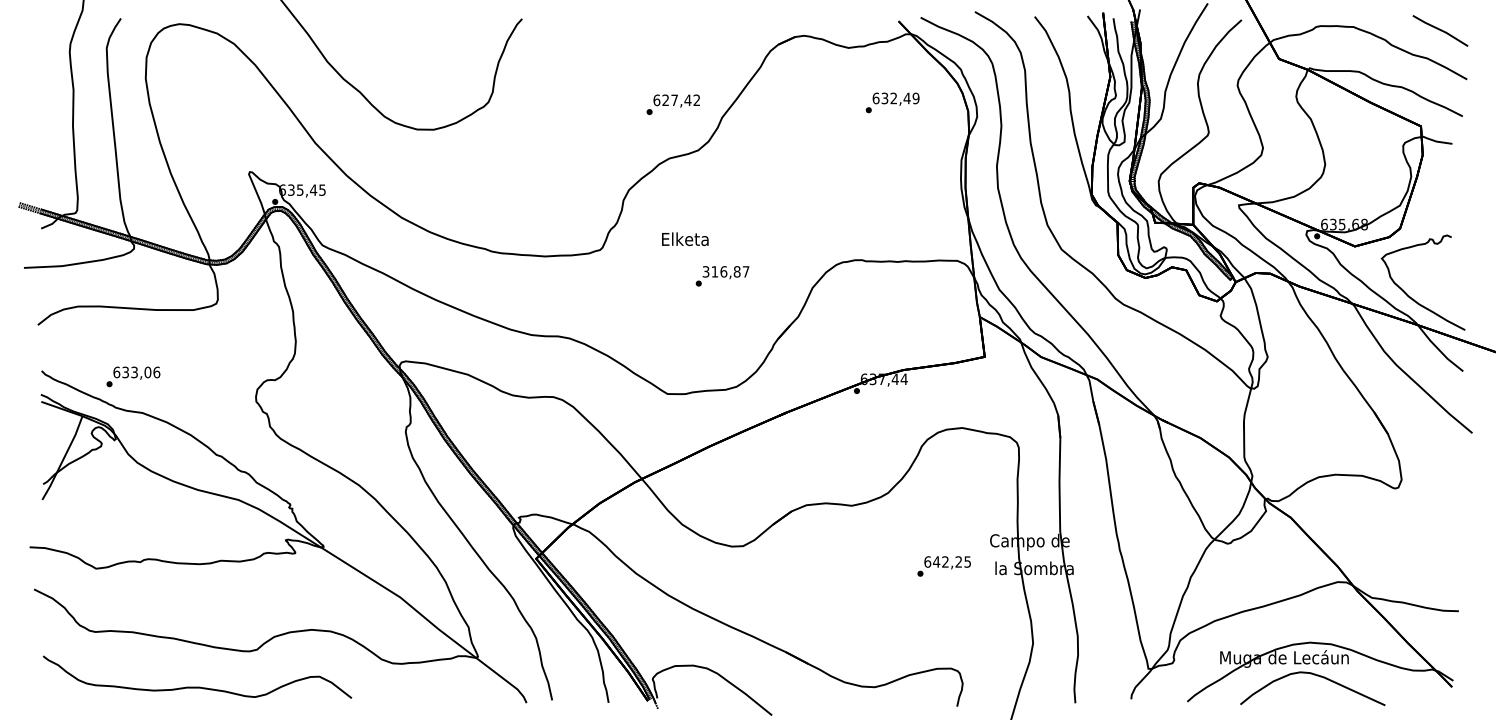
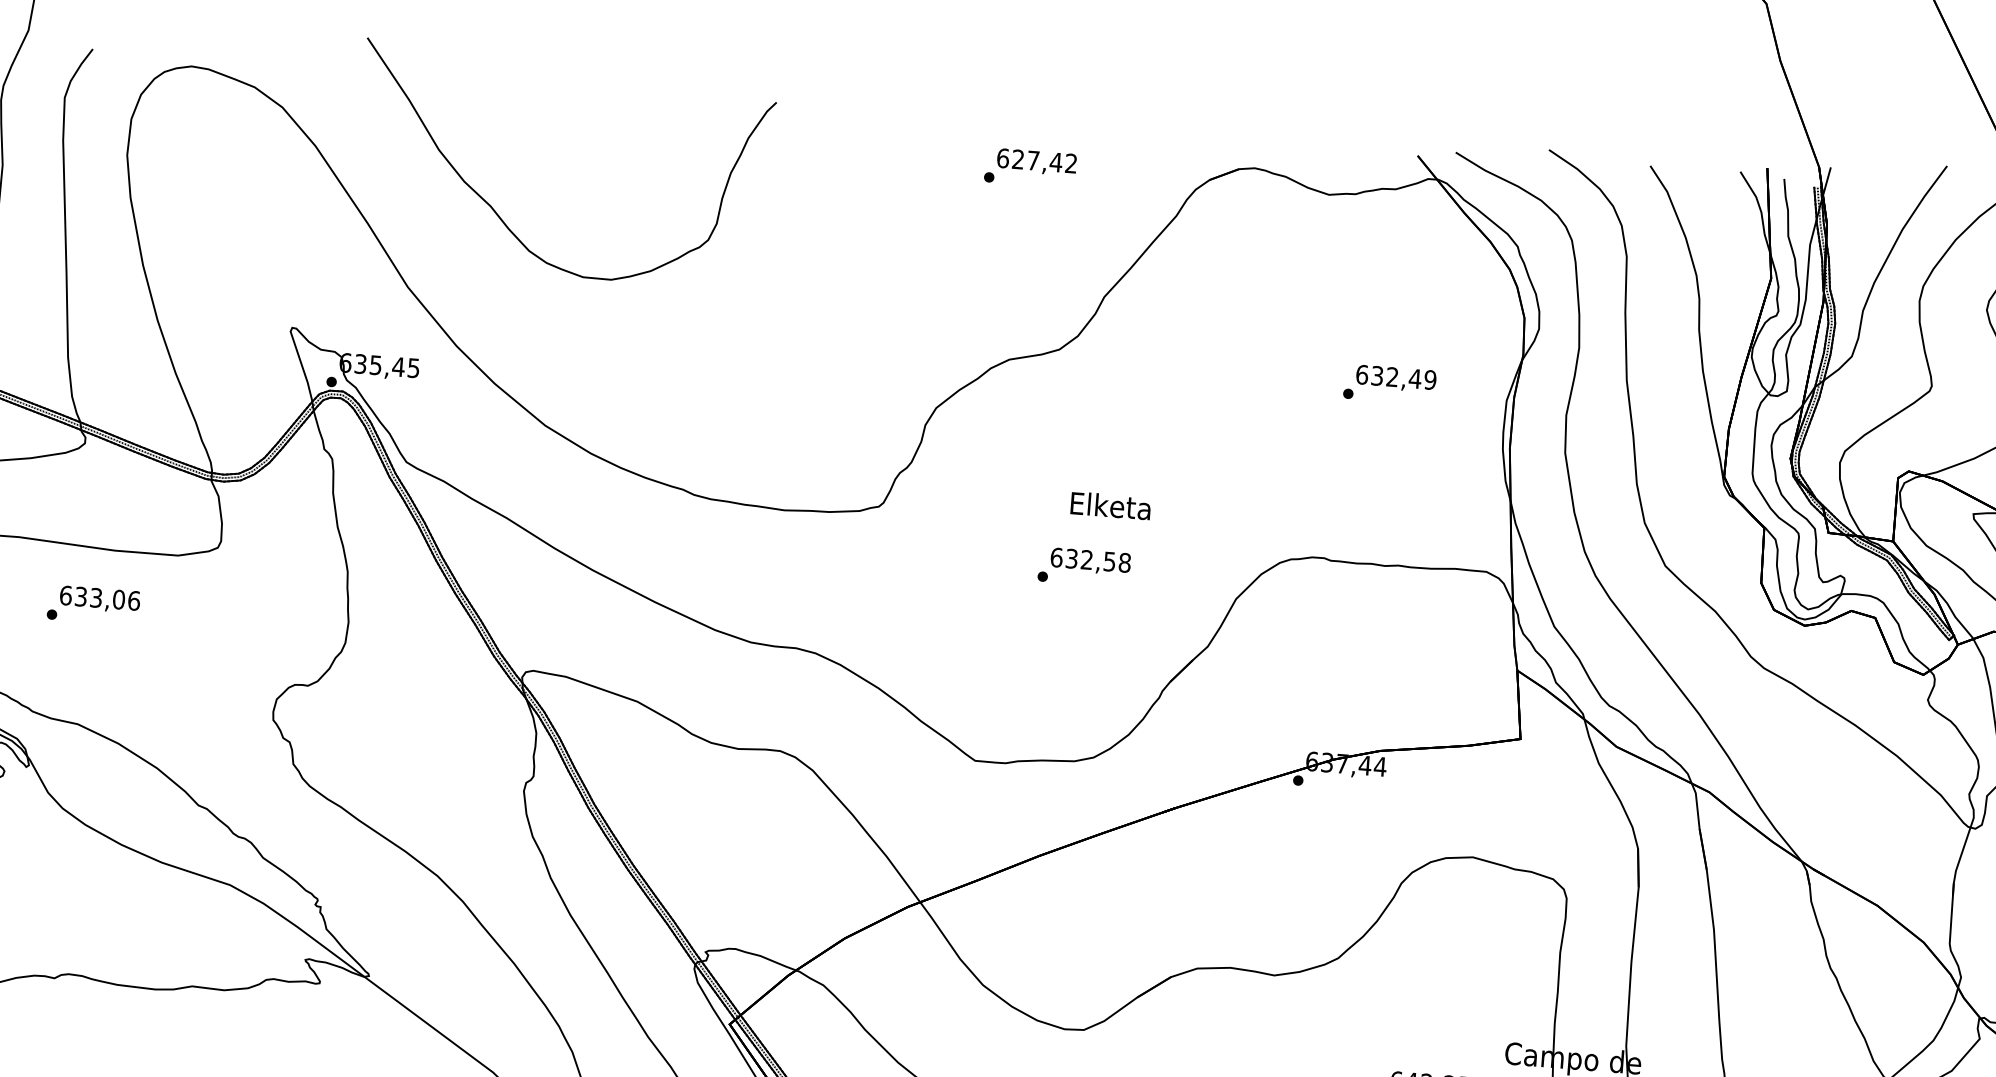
text: (892, 102) -> (1389, 383), moved
text: (672, 104) -> (1029, 167), moved
text: (685, 238) -> (1111, 504), moved
text: (725, 271) -> (1089, 559), 316,87 -> 632,58
text: (133, 376) -> (93, 604), moved

